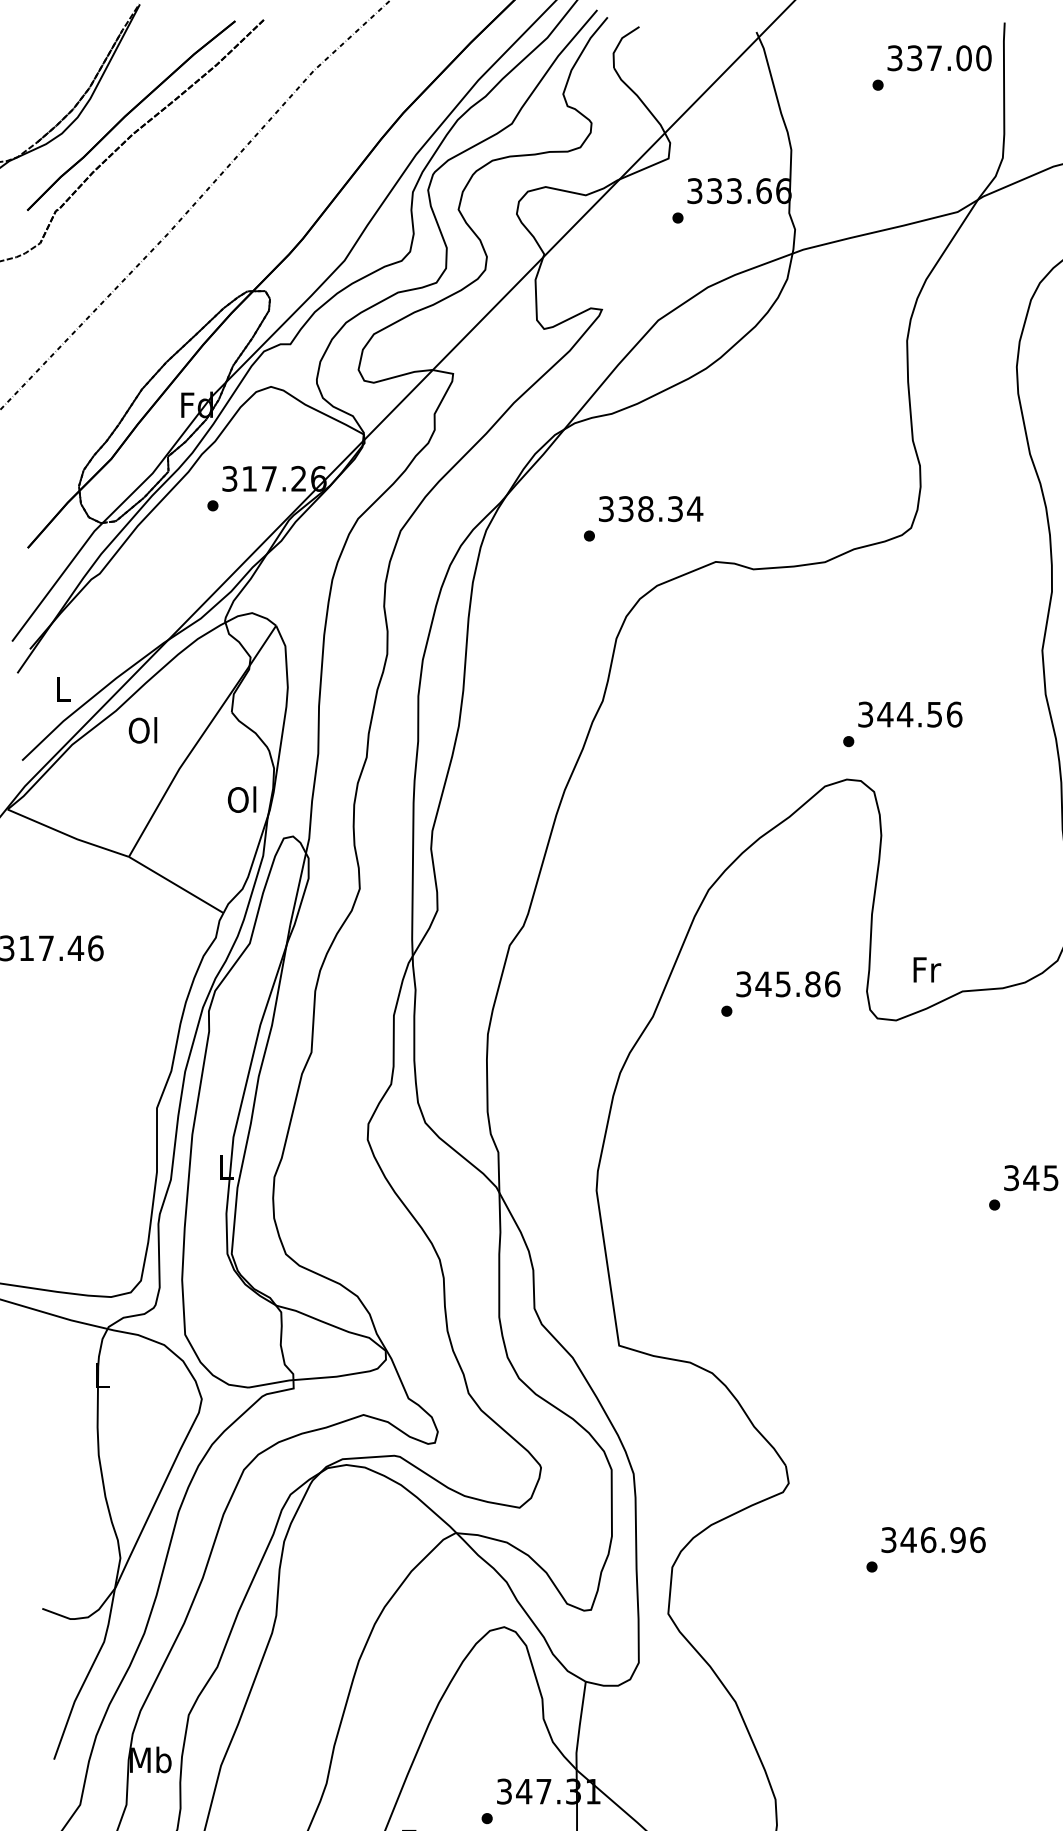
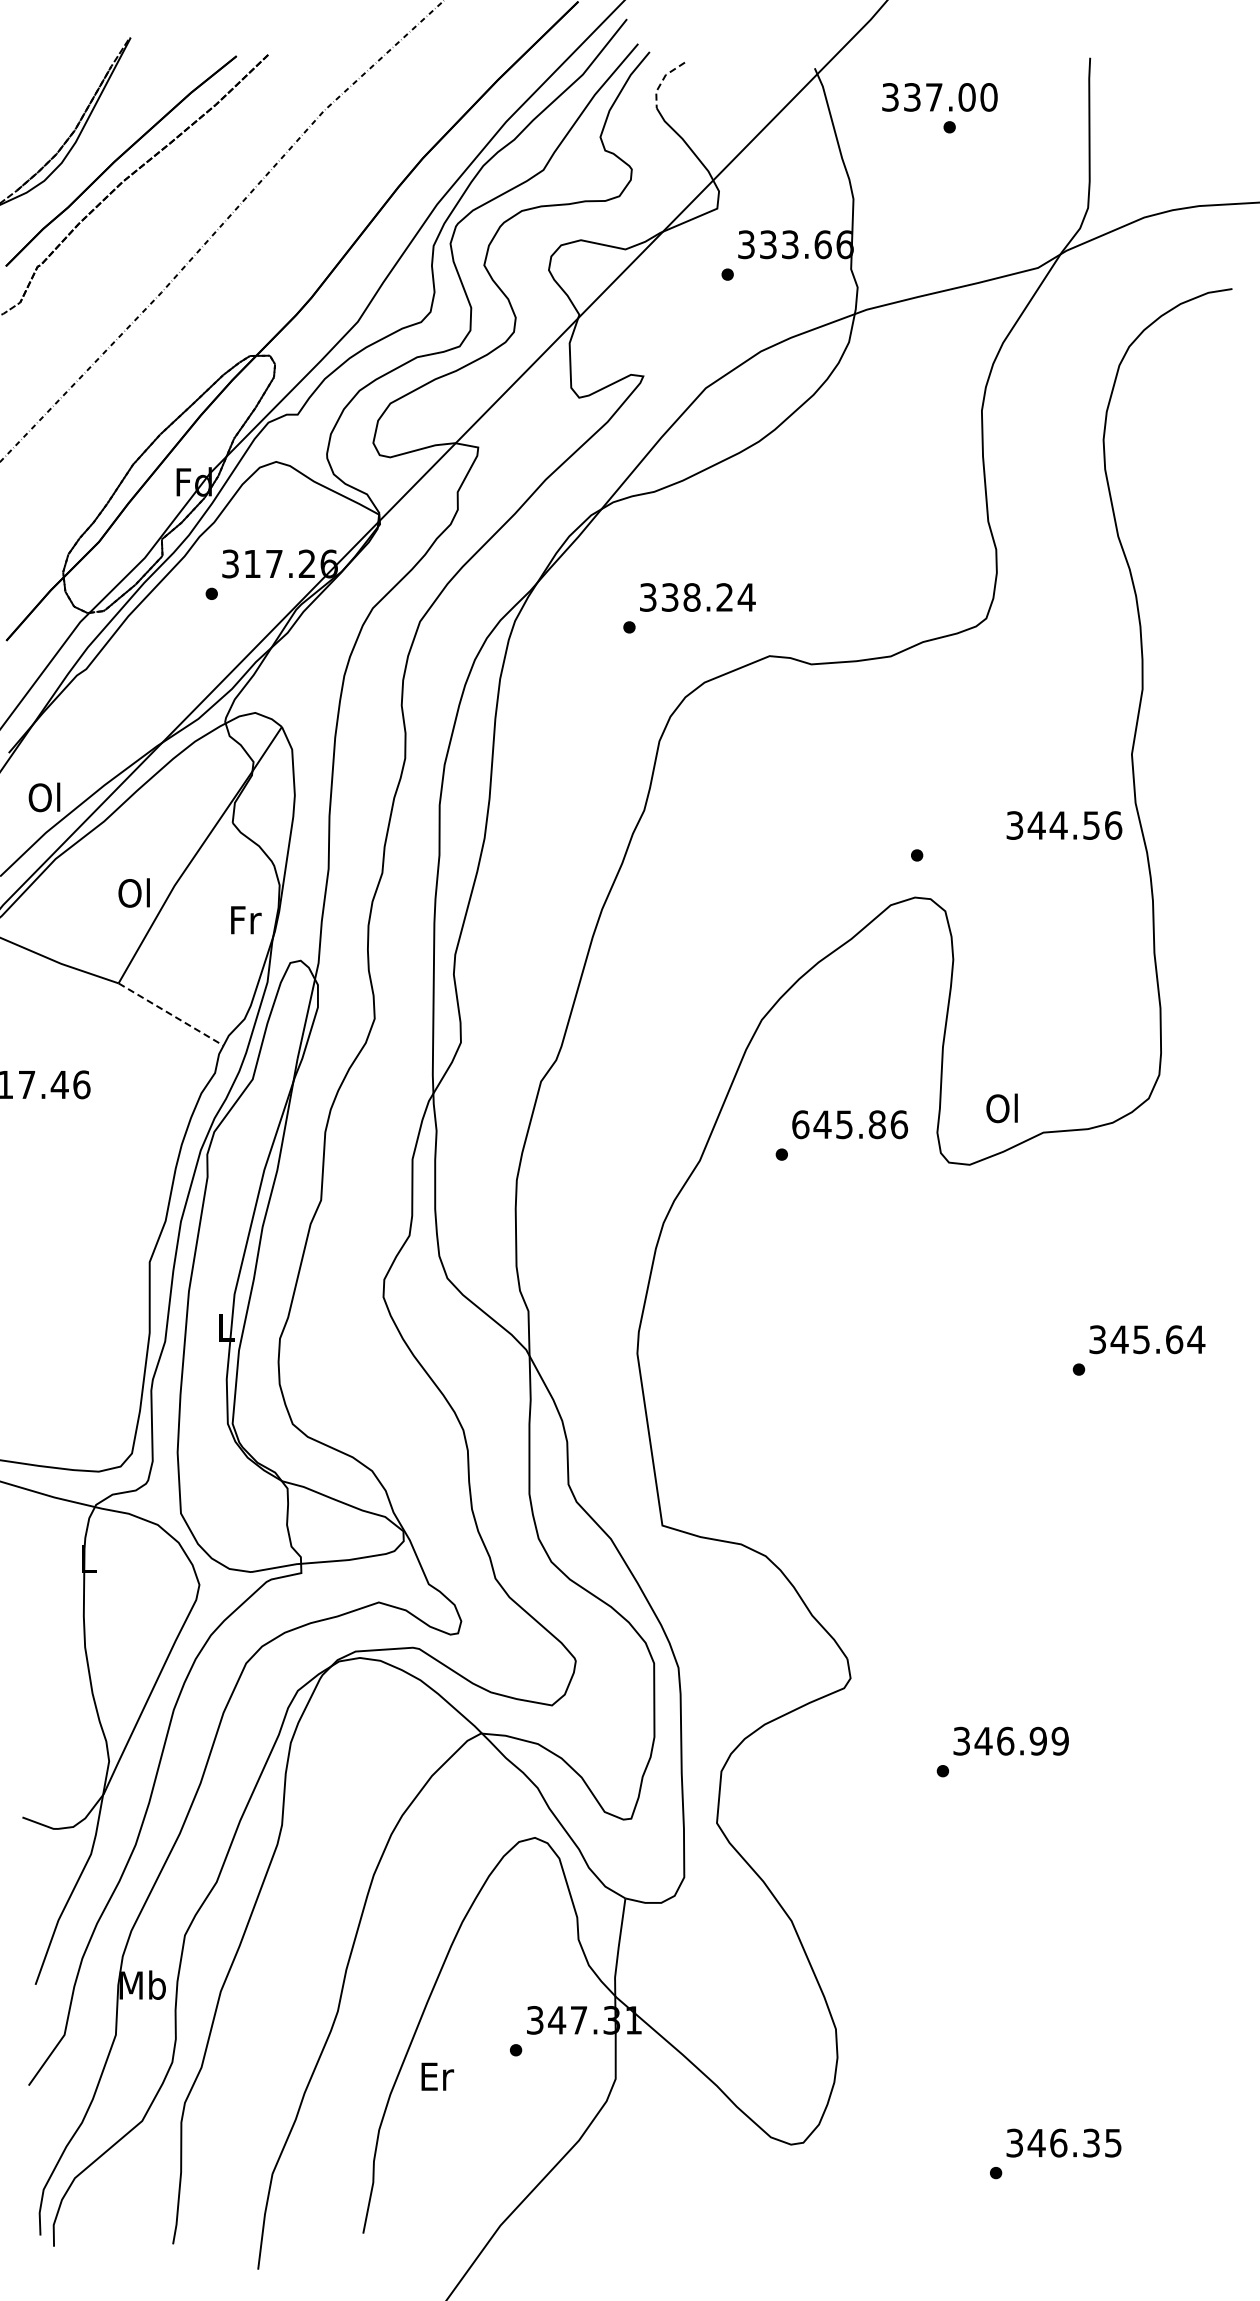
line: (619, 43) -> (662, 80), solid -> dashed
text: (939, 58) -> (939, 97), moved
text: (675, 509) -> (724, 597), 338.34 -> 338.24
text: (62, 689) -> (44, 797), L -> Ol
text: (910, 714) -> (1064, 825), moved
text: (142, 729) -> (133, 892), moved
text: (242, 799) -> (244, 919), Ol -> Fr
line: (176, 884) -> (171, 1014), solid -> dashed
text: (925, 969) -> (1002, 1108), Fr -> Ol
text: (743, 984) -> (800, 1124), 345.86 -> 645.86
text: (977, 1539) -> (1060, 1740), 346.96 -> 346.99

